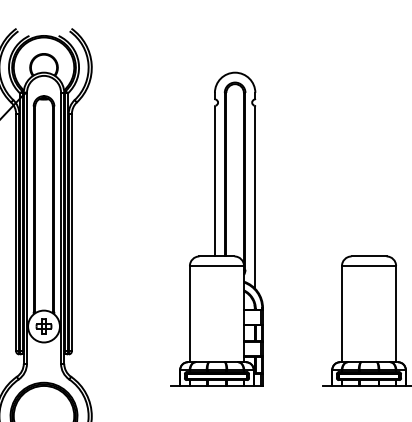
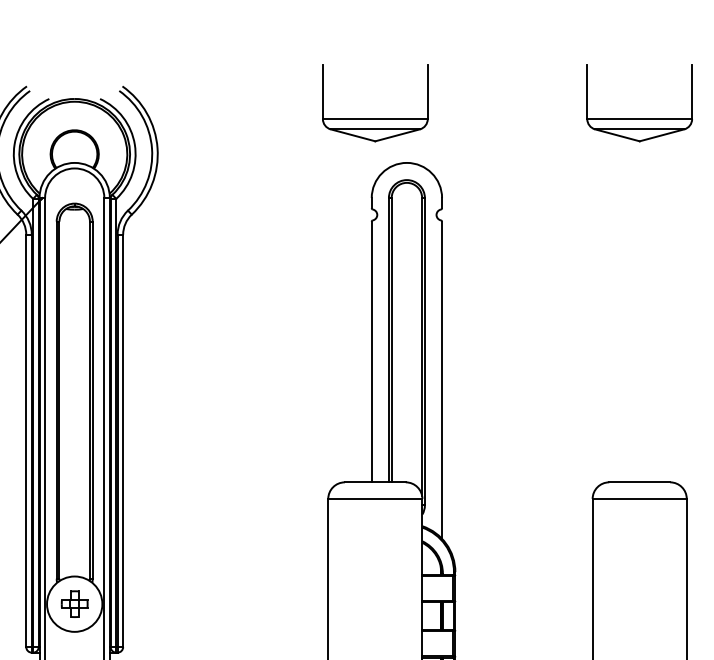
part: (216, 46) -> (374, 117), added
part: (369, 46) -> (640, 117), added

